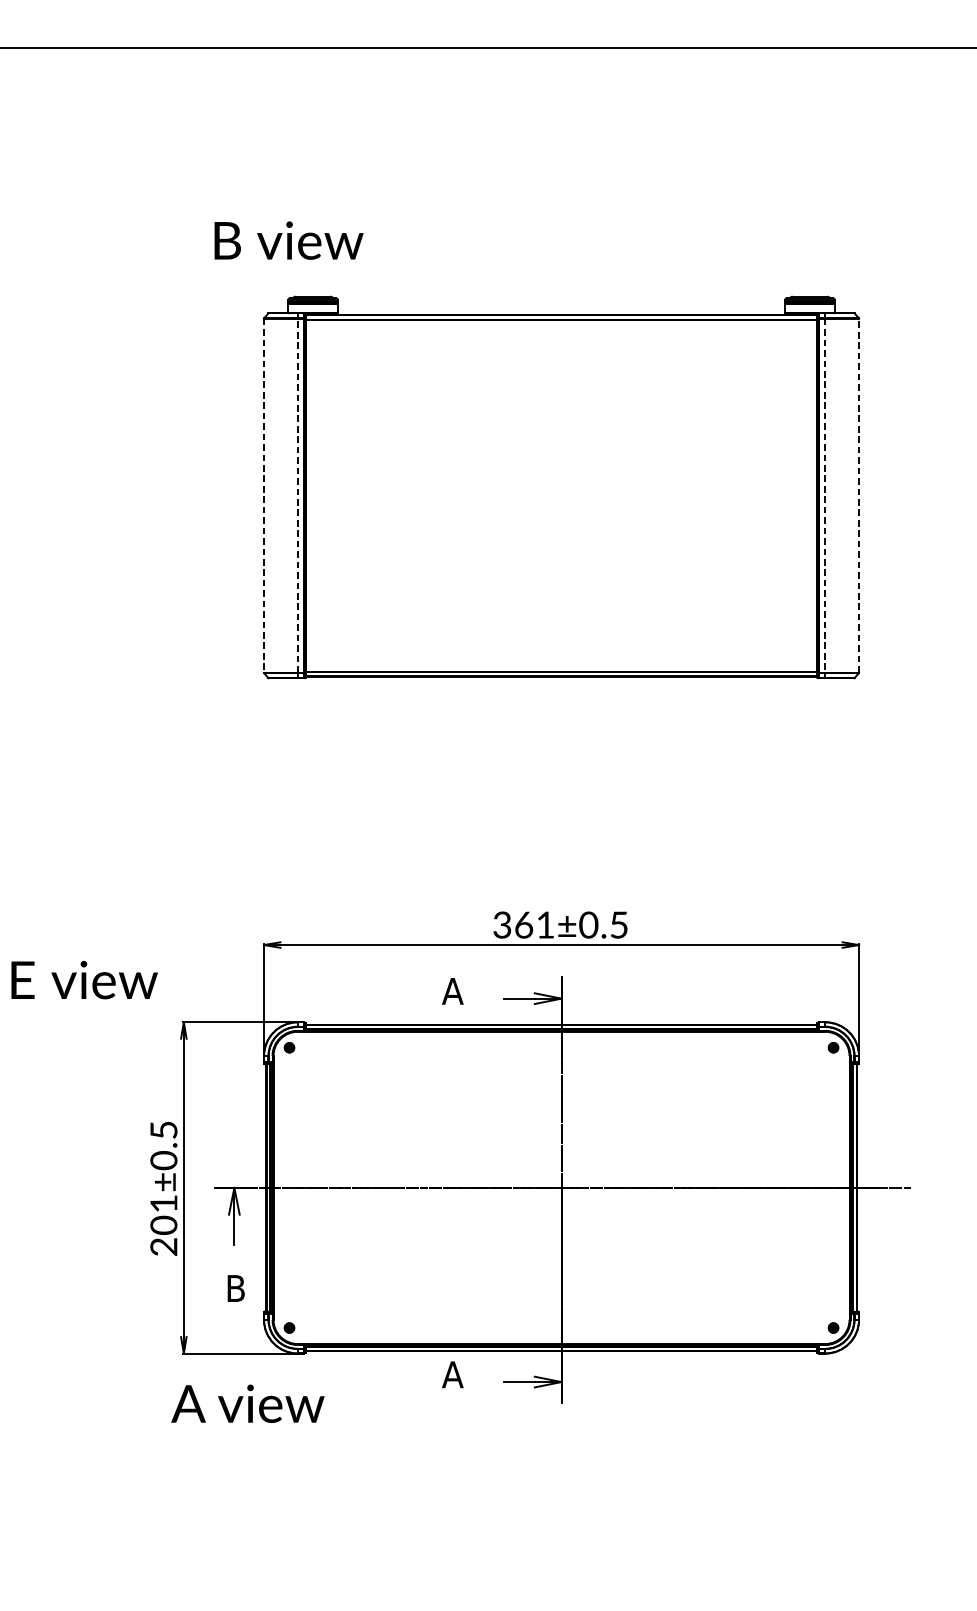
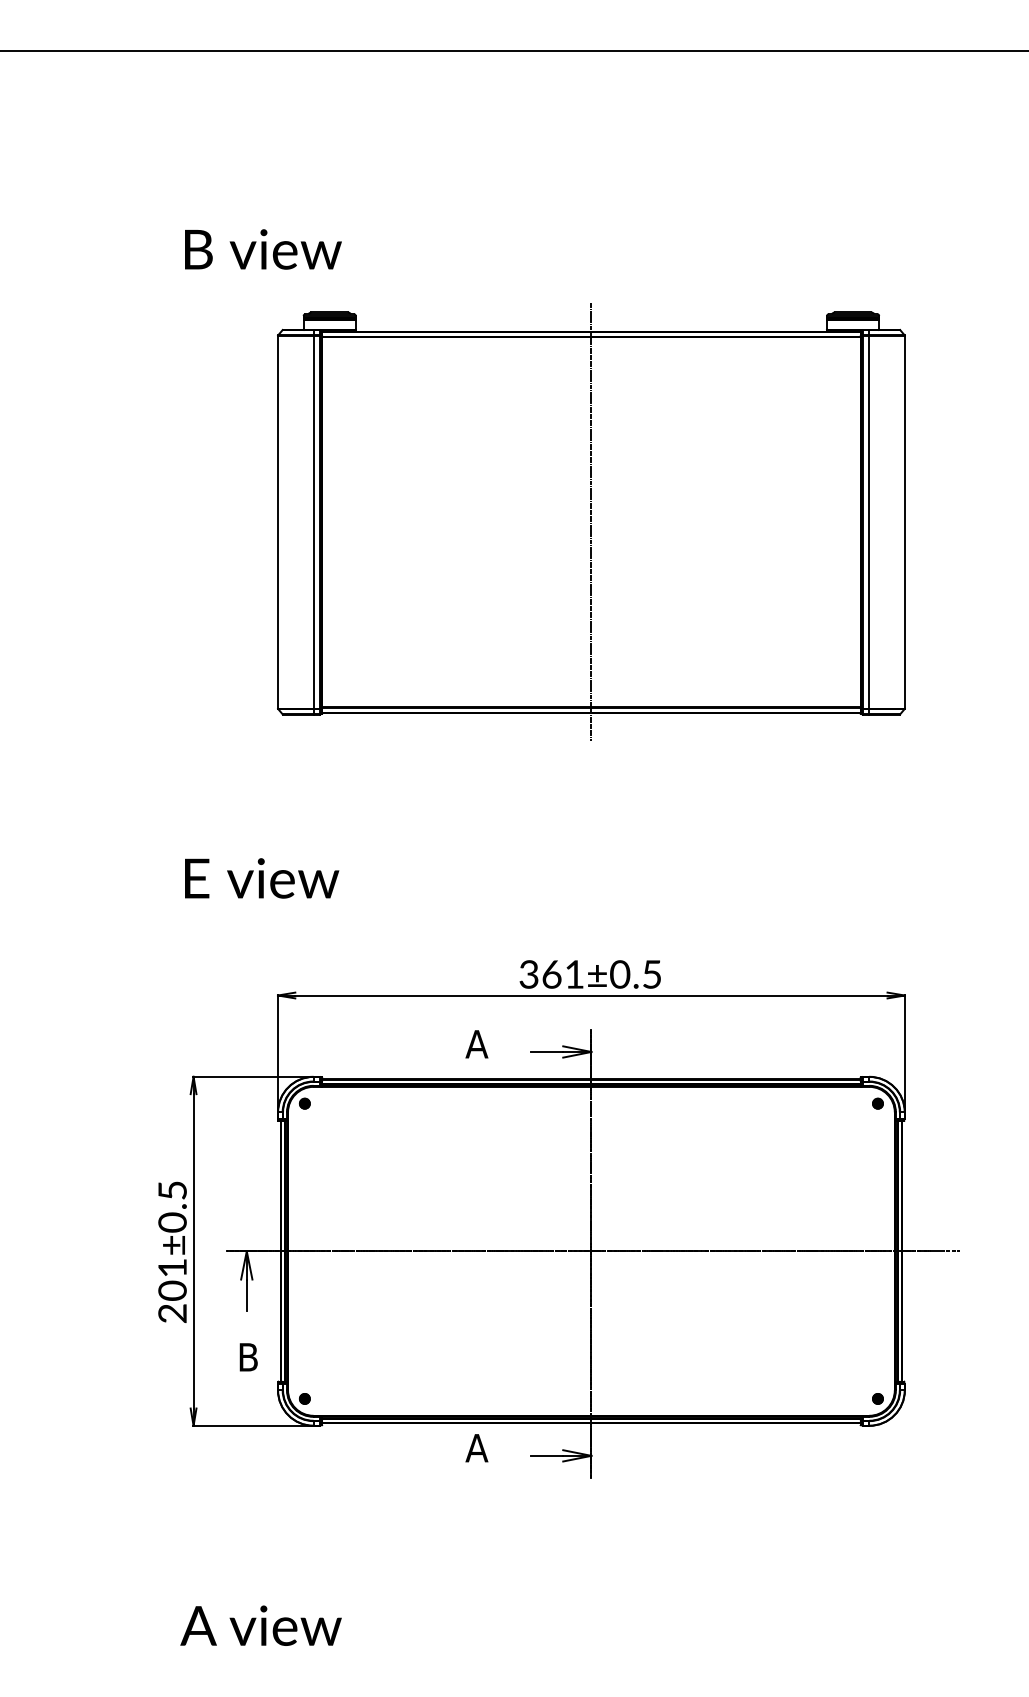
text: (289, 240) -> (263, 249), moved
line: (297, 495) -> (313, 521), dashed -> solid
line: (858, 495) -> (904, 521), dashed -> solid
line: (263, 496) -> (277, 522), dashed -> solid
line: (561, 496) -> (591, 522), added
line: (825, 496) -> (869, 522), dashed -> solid
text: (85, 980) -> (262, 878), moved
text: (247, 1403) -> (260, 1625), moved

